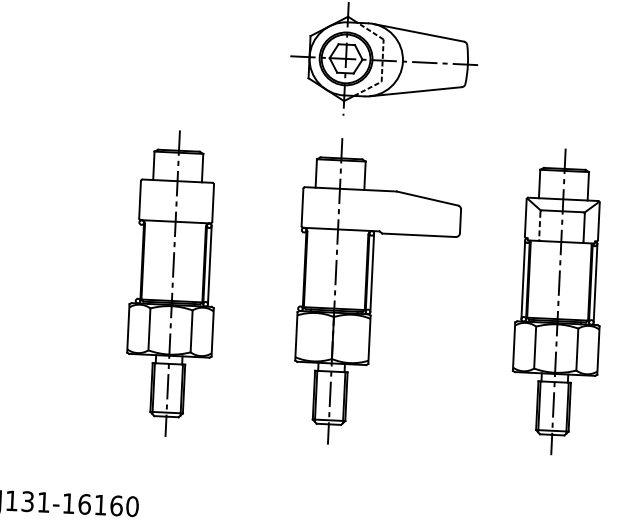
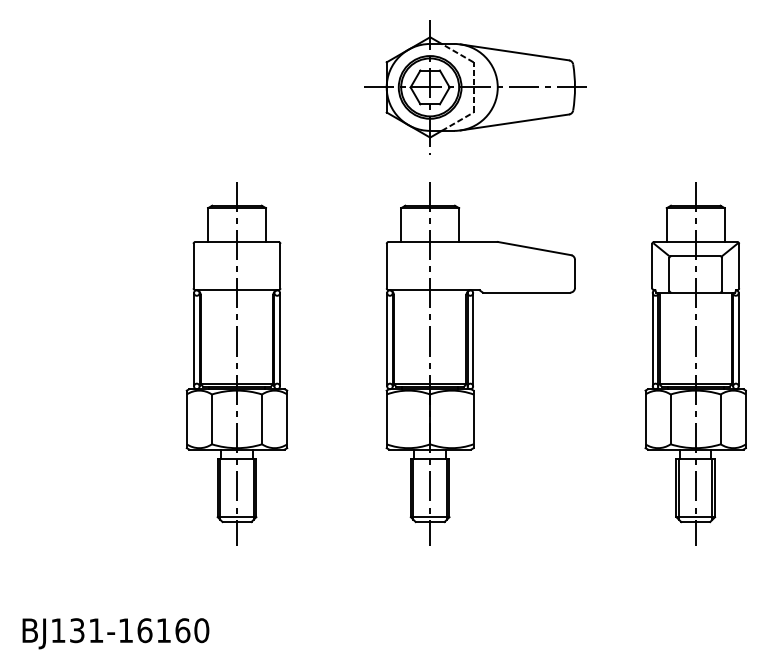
line: (539, 225) -> (669, 274), dashed -> solid
line: (137, 261) -> (194, 339), added
line: (300, 269) -> (387, 339), added

